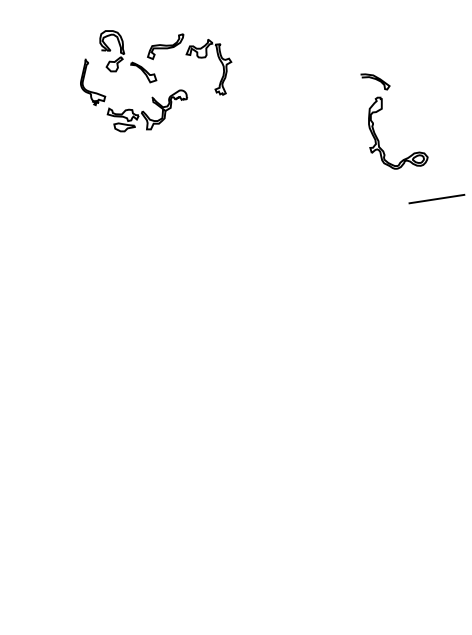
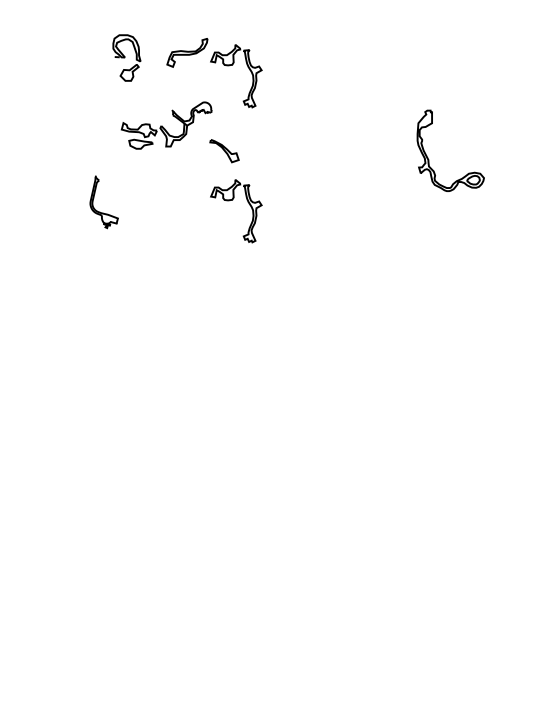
curve: (143, 72) -> (224, 151), moved
curve: (375, 79) -> (424, 90), removed
part: (89, 90) -> (100, 211), moved
part: (205, 177) -> (232, 200), added
line: (436, 199) -> (494, 225), removed

